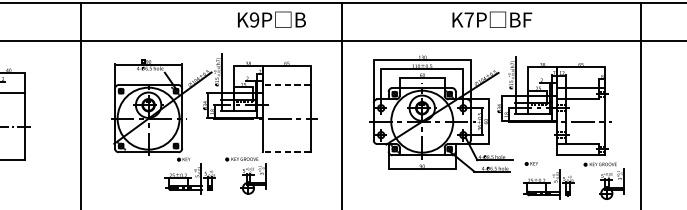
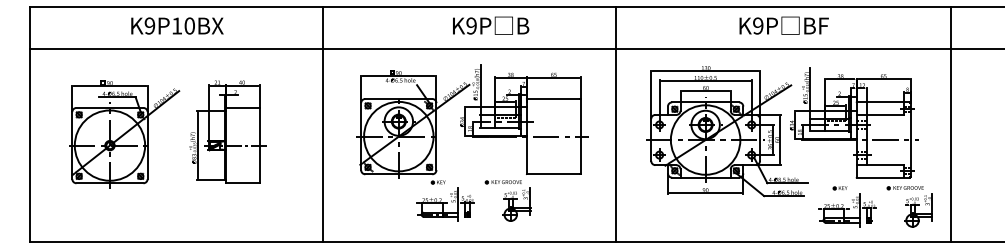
text: (272, 19) -> (491, 25), moved
text: (469, 19) -> (758, 25), K7P -> K9P
line: (286, 84) -> (553, 98), dashed -> solid
line: (286, 152) -> (553, 174), dashed -> solid
part: (530, 164) -> (839, 188), moved

